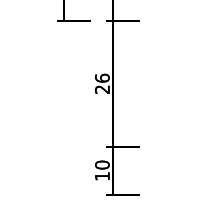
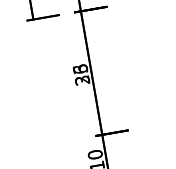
text: (102, 83) -> (81, 74), 26 -> 33

